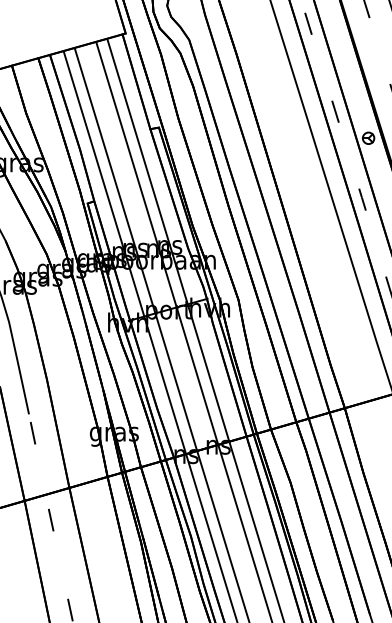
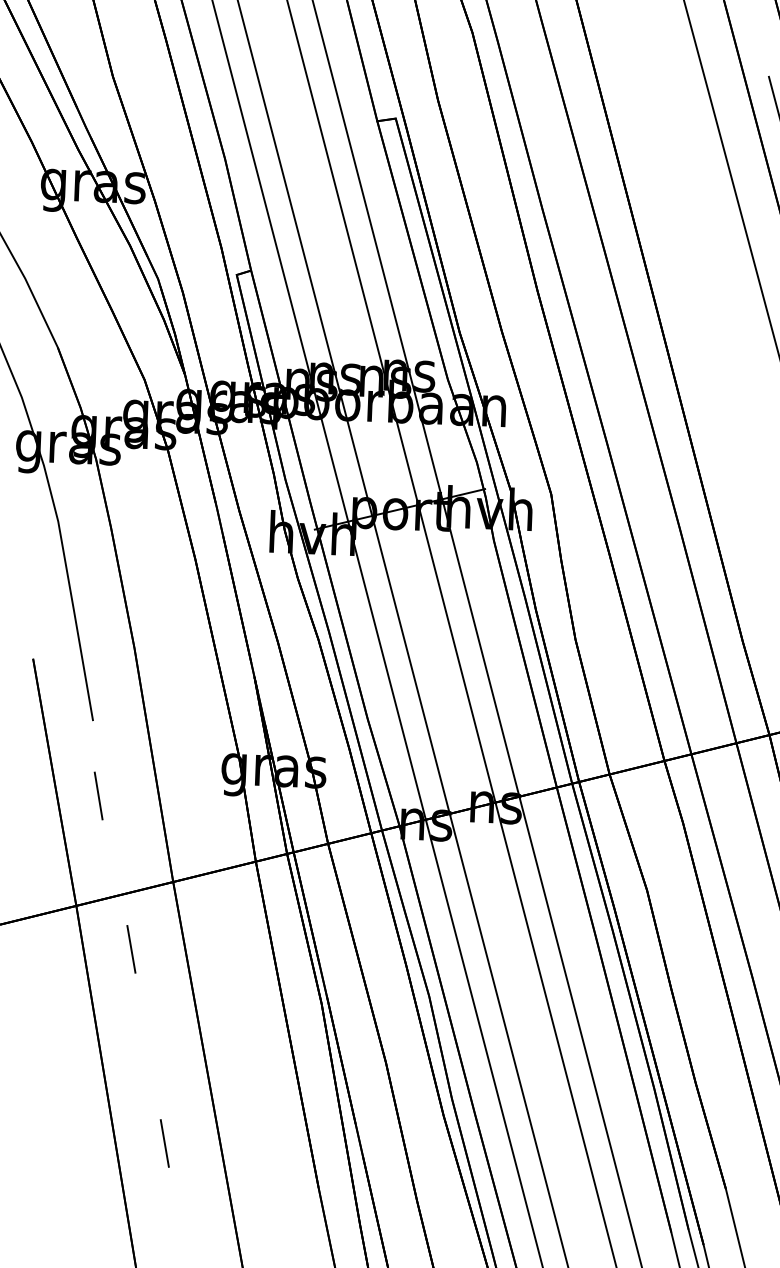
line: (32, 433) -> (97, 796), moved

